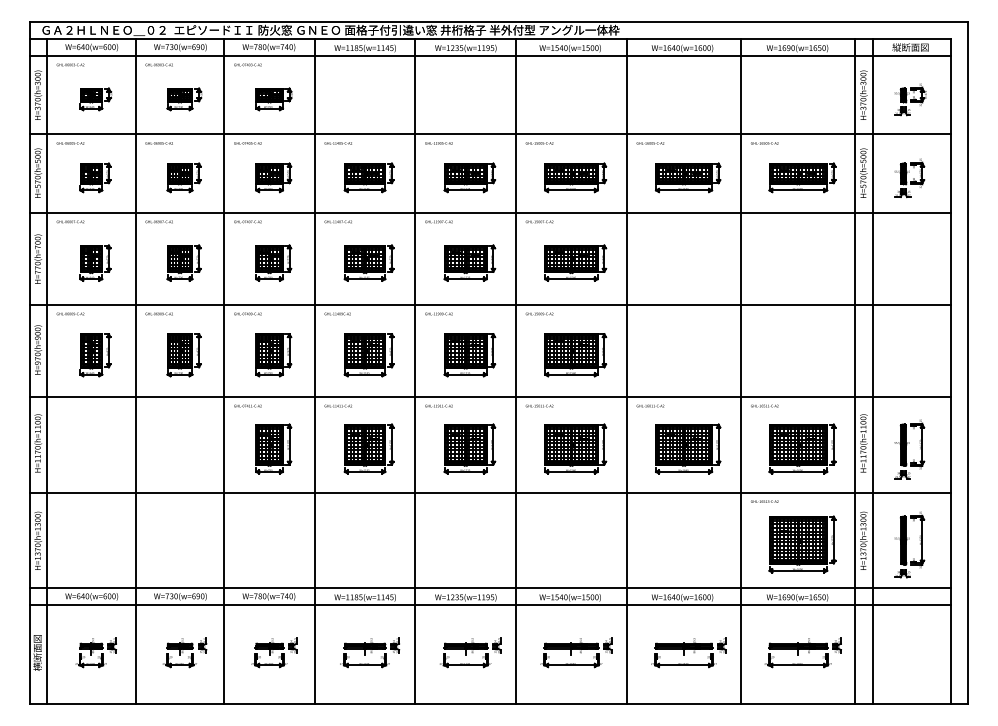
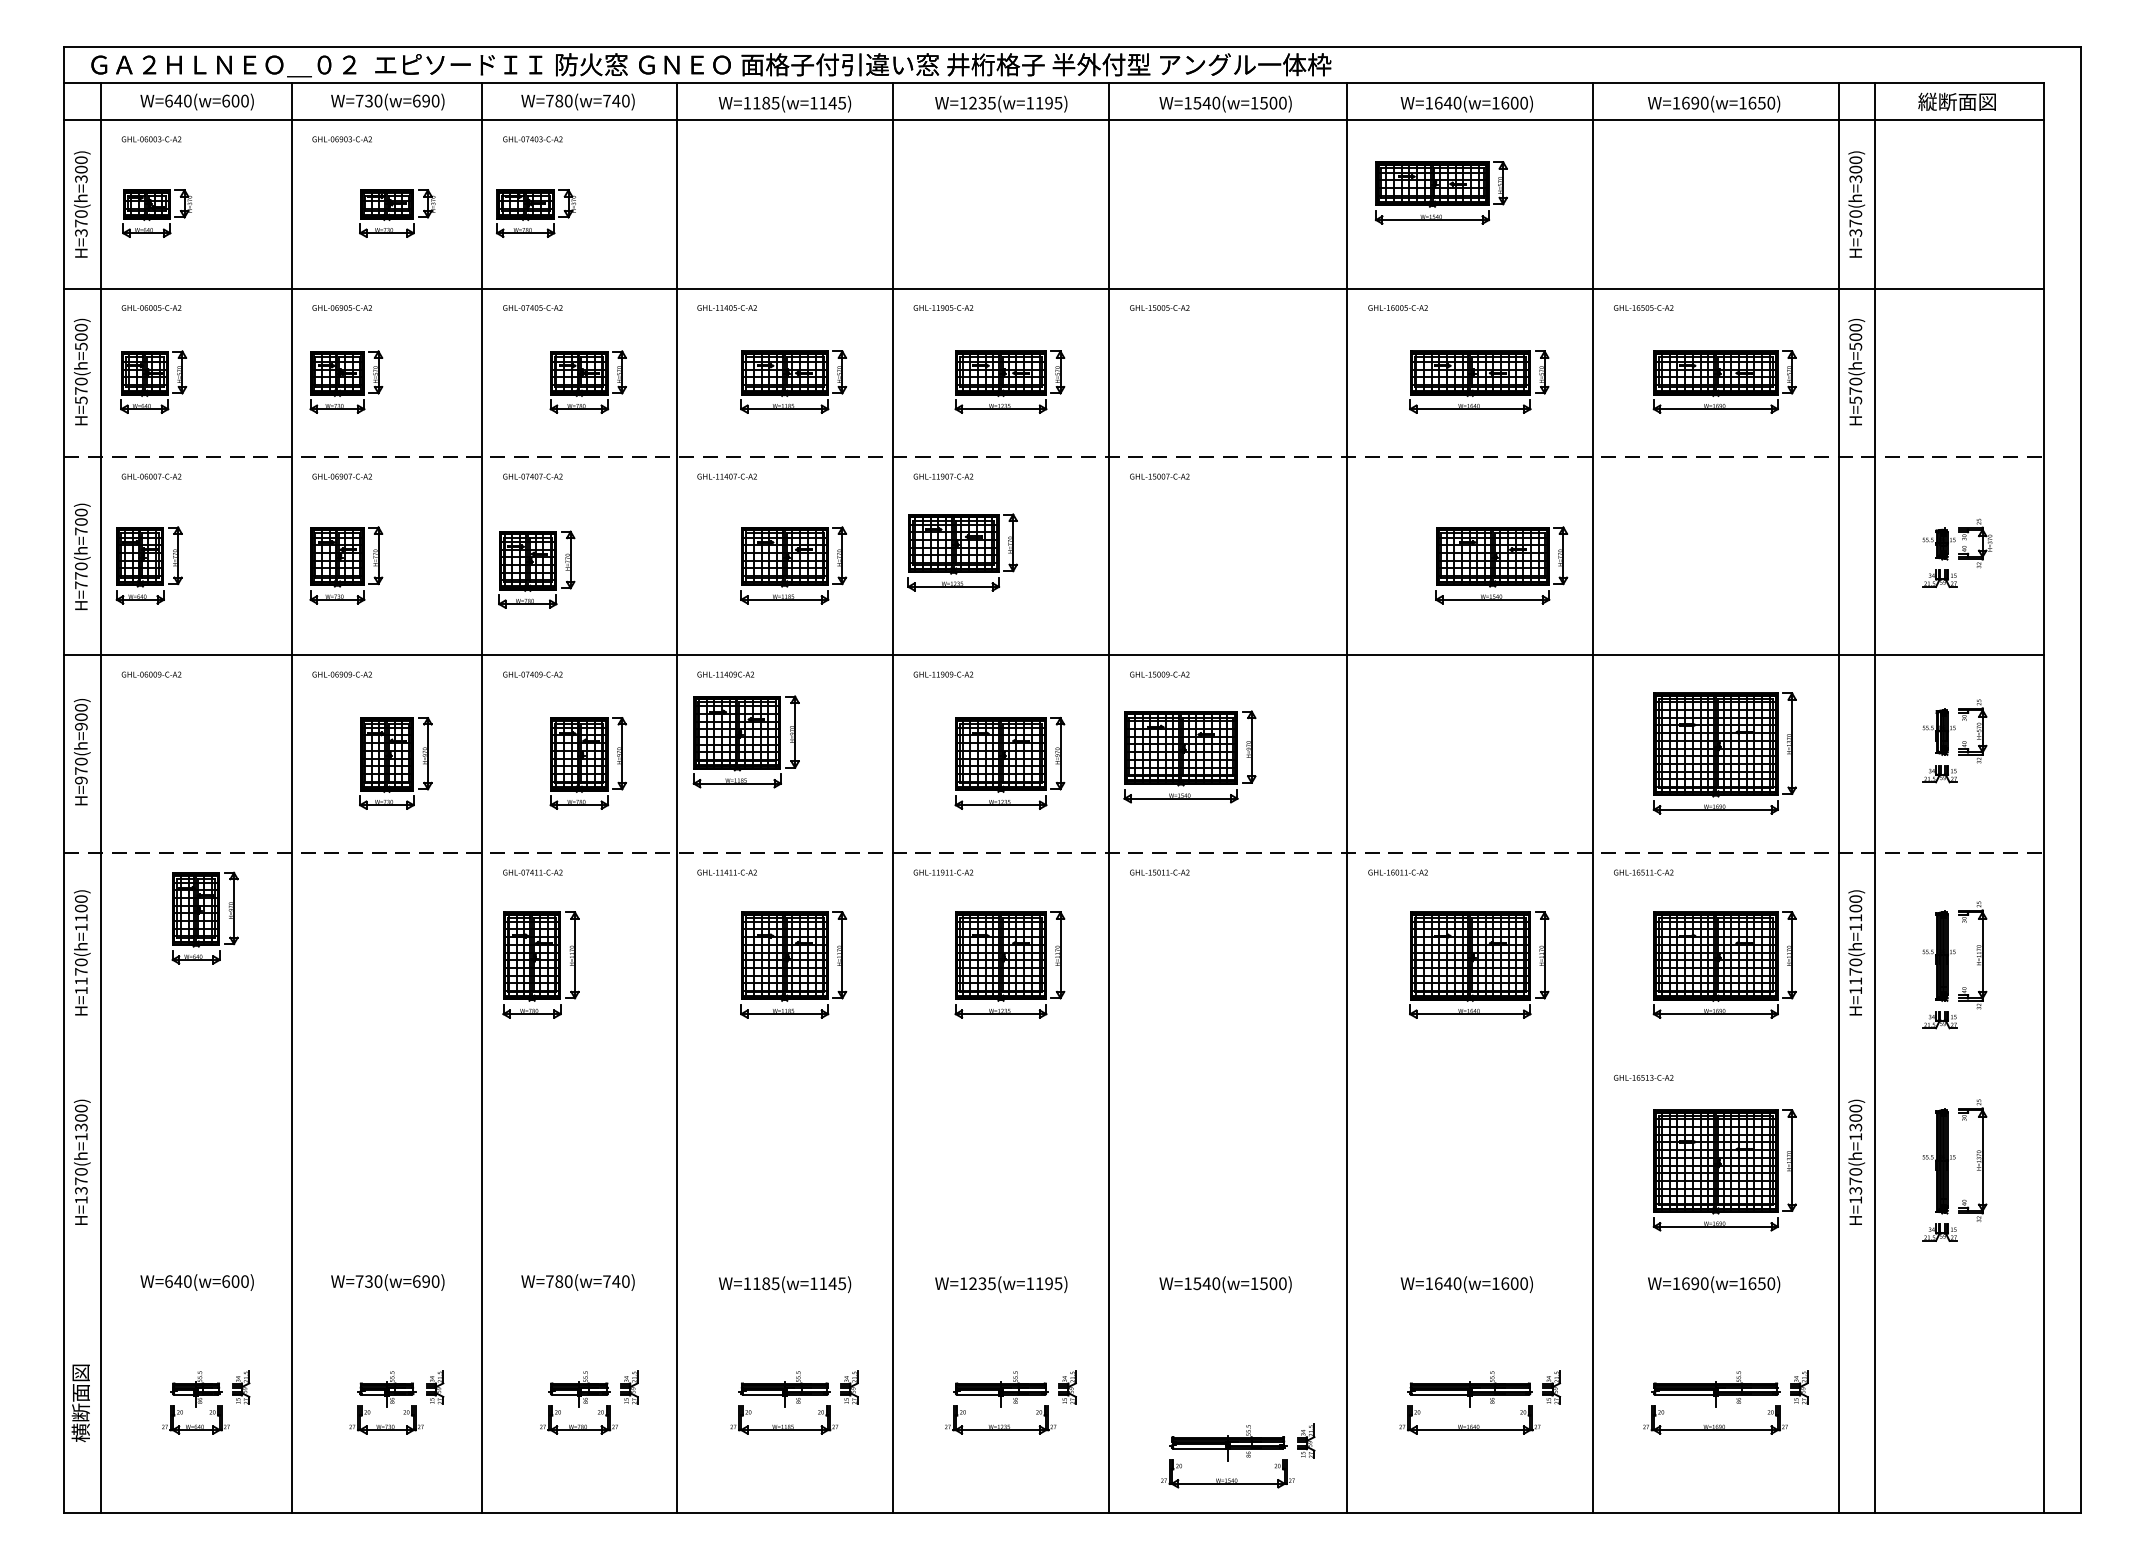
part: (95, 99) -> (155, 213), moved
part: (273, 99) -> (534, 213), moved
part: (910, 99) -> (1956, 553), moved
part: (95, 177) -> (153, 381), moved
part: (183, 177) -> (344, 381), moved
part: (575, 177) -> (1441, 192), moved
part: (909, 178) -> (1954, 742), moved
line: (490, 212) -> (1054, 456), solid -> dashed
part: (95, 262) -> (149, 563), moved
part: (183, 262) -> (344, 563), moved
part: (273, 262) -> (536, 568), moved
part: (469, 262) -> (961, 551), moved
part: (575, 262) -> (1501, 563), moved
part: (802, 350) -> (1724, 753), added
part: (95, 355) -> (205, 918), moved
part: (368, 355) -> (744, 742), moved
part: (575, 355) -> (1189, 757), moved
line: (490, 397) -> (1054, 854), solid -> dashed
part: (273, 448) -> (540, 963), moved
part: (575, 448) -> (1236, 963), removed
line: (490, 492) -> (1054, 1058), removed
line: (490, 588) -> (1054, 1264), removed
line: (490, 605) -> (1054, 1301), removed
part: (576, 652) -> (1239, 1455), moved

